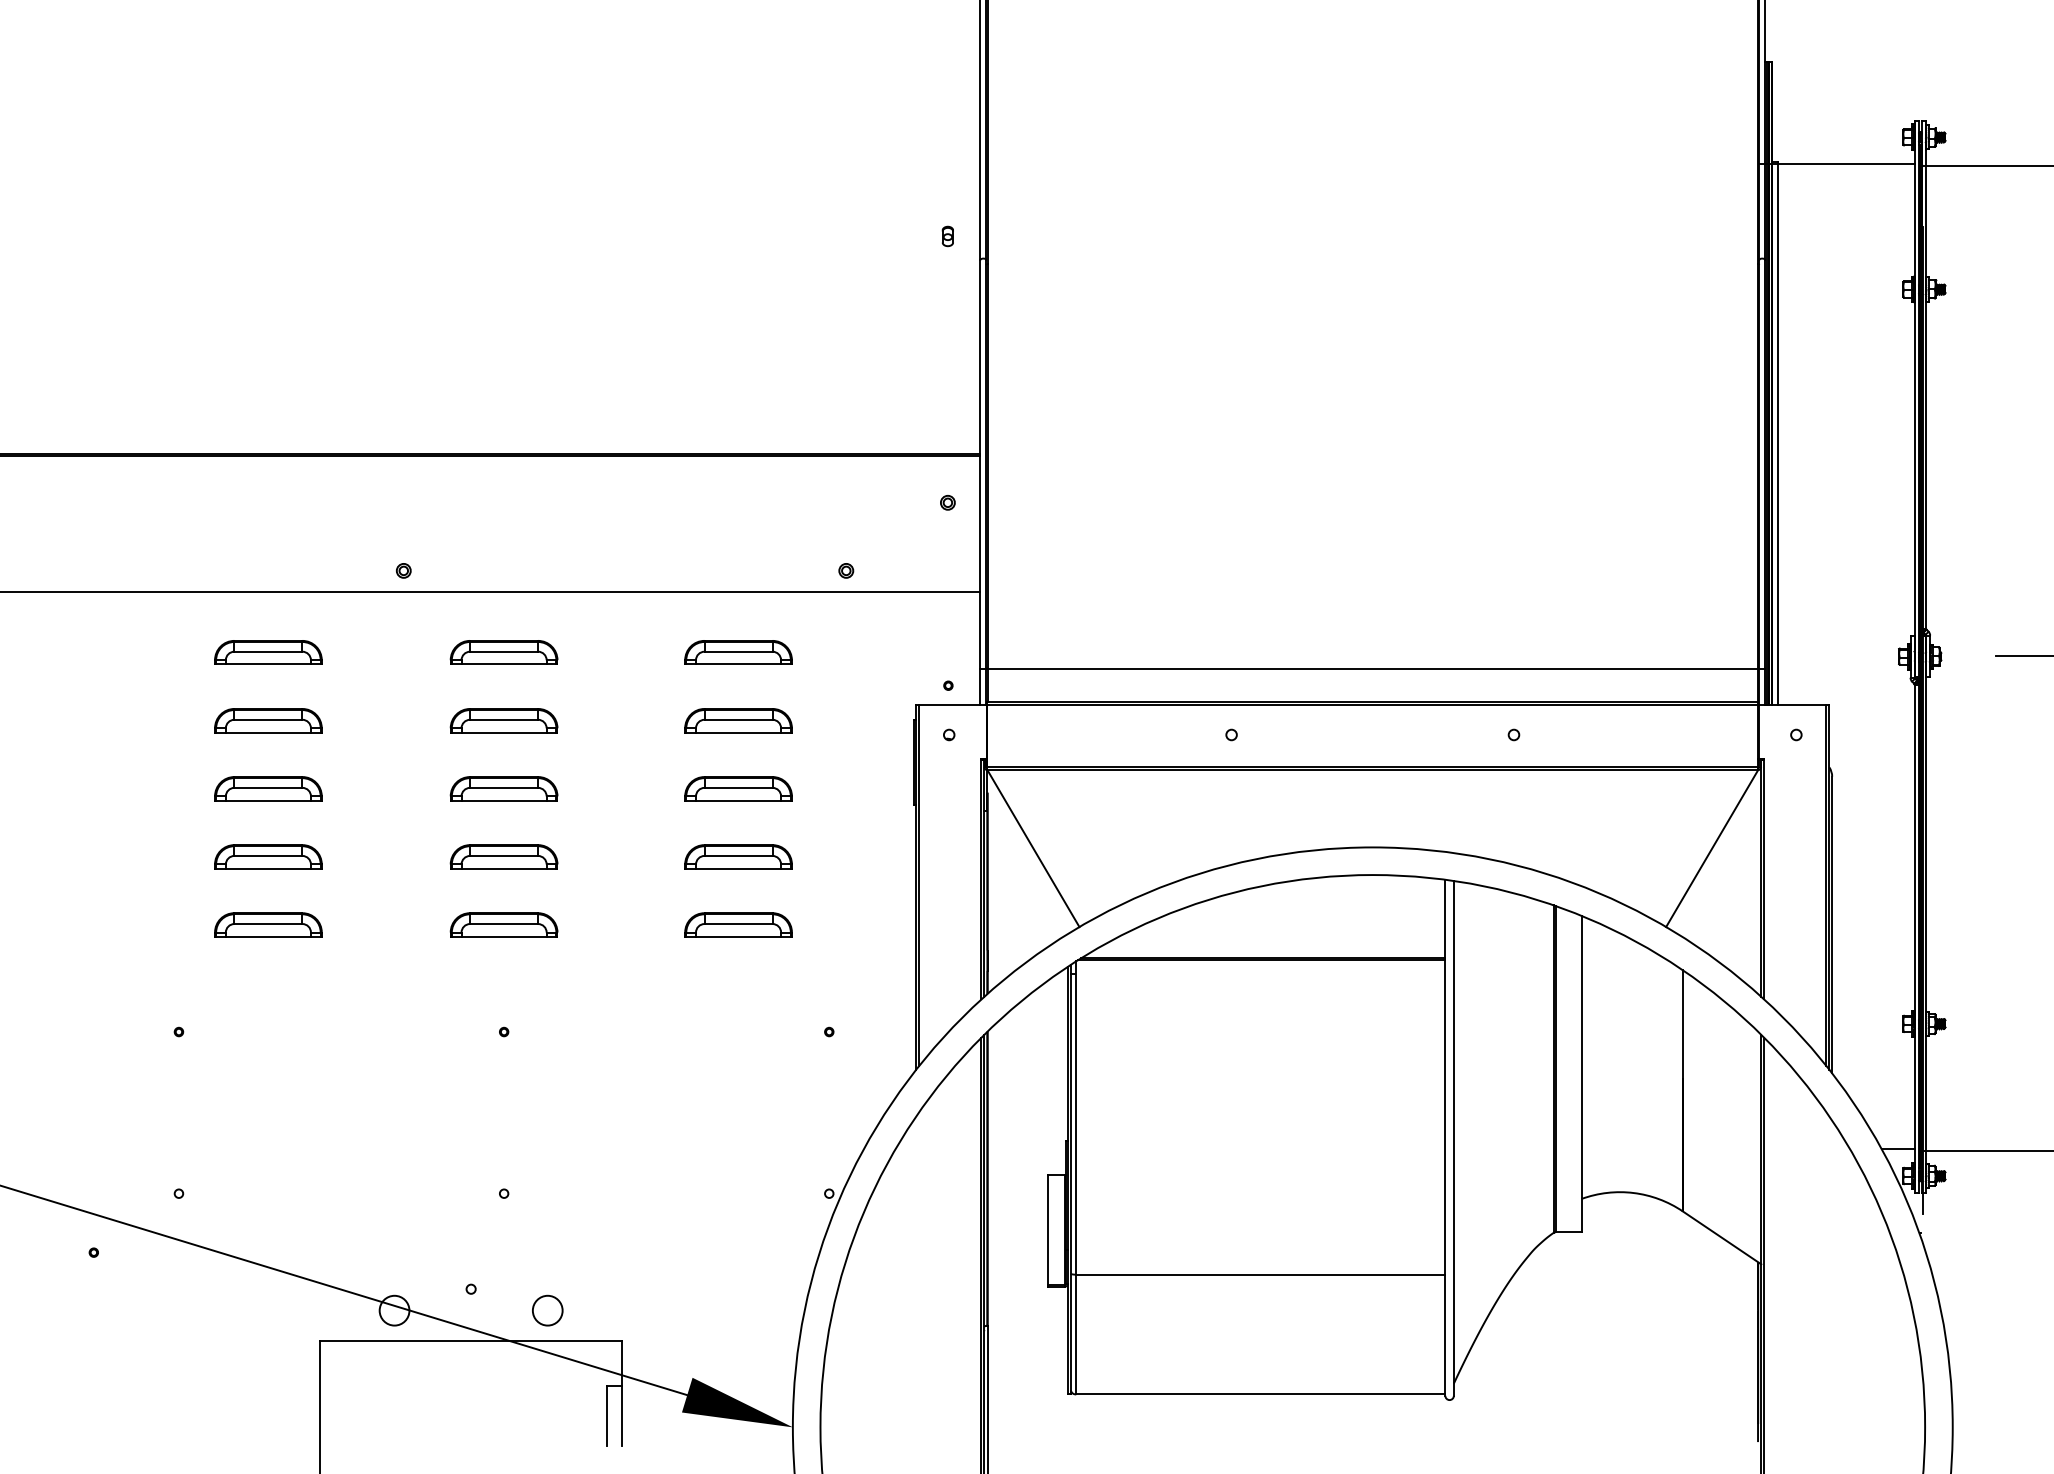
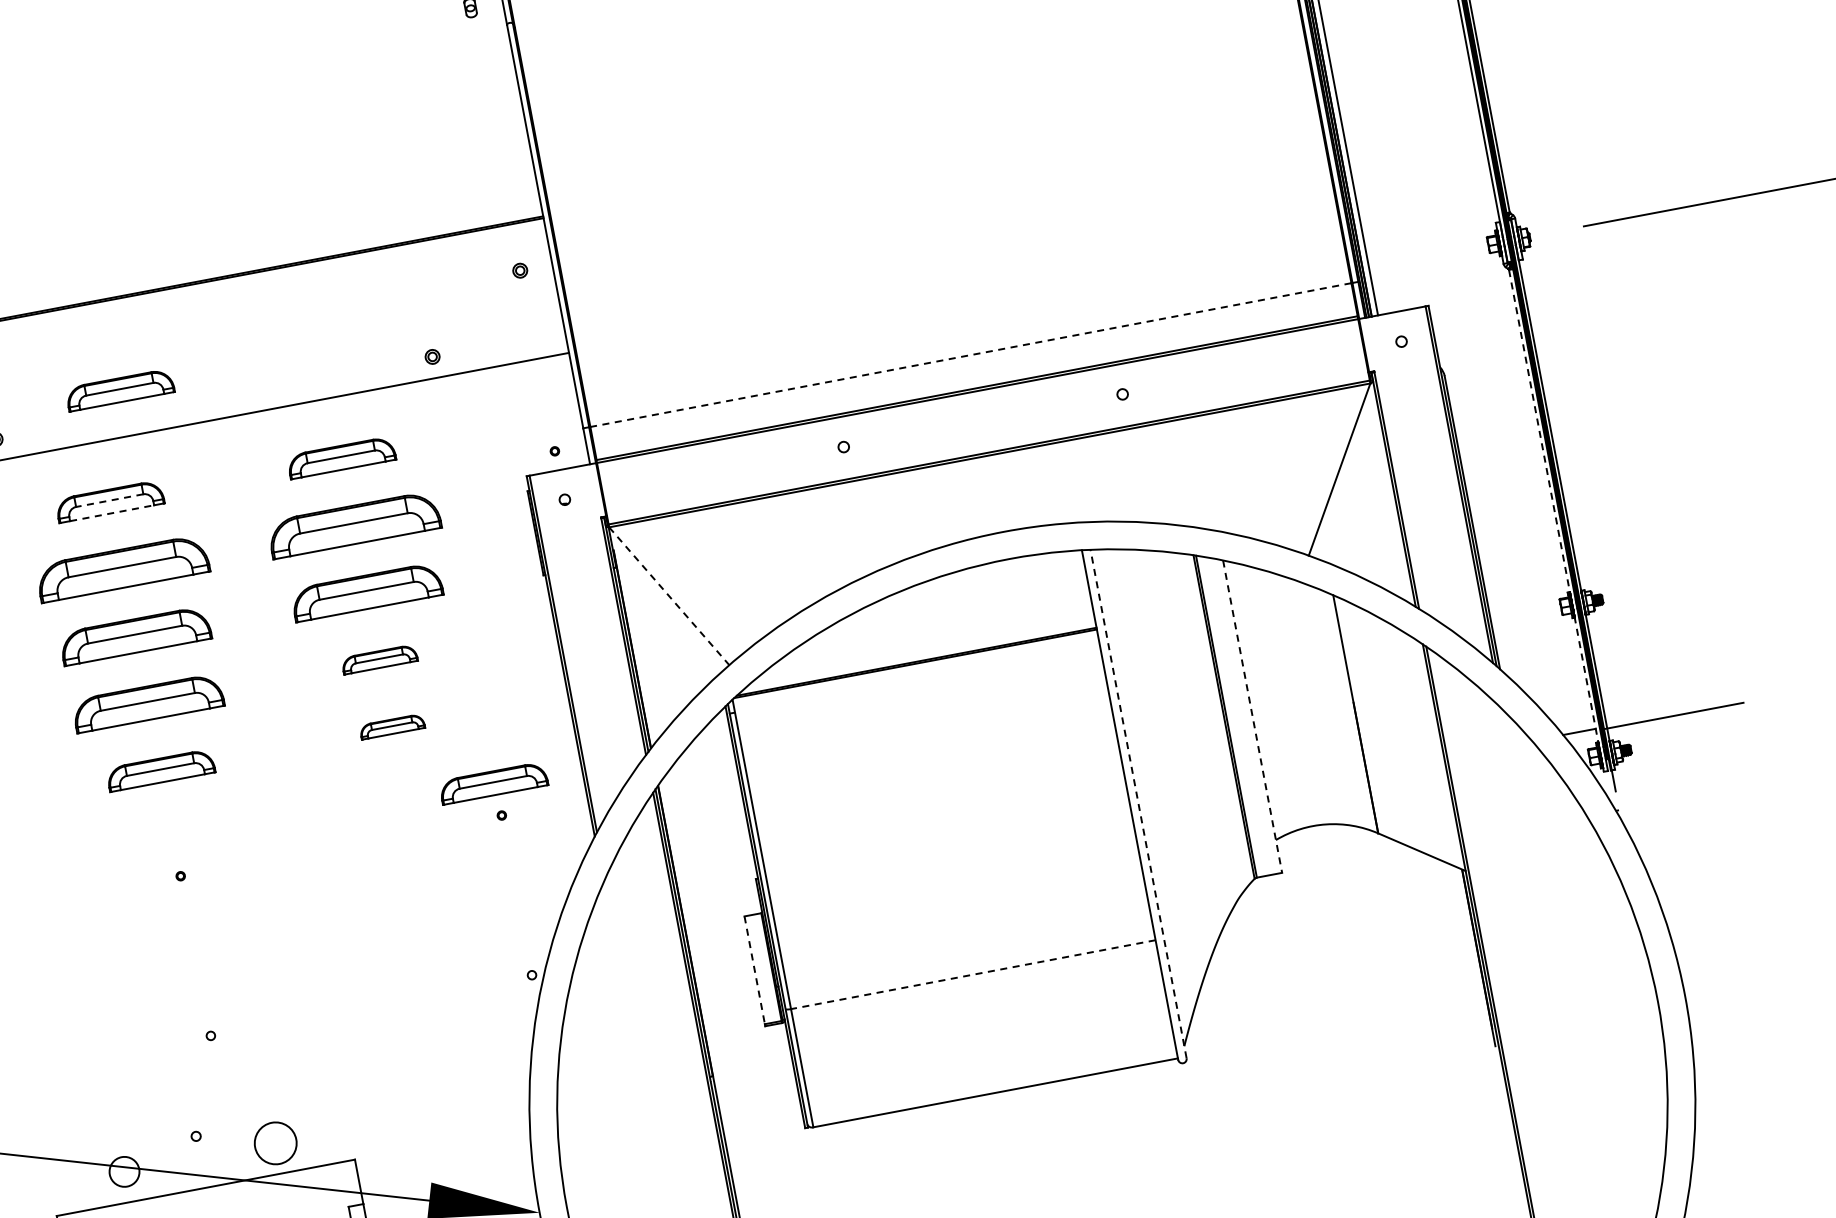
part: (534, 545) -> (119, 390), added
line: (503, 651) -> (109, 500), solid -> dashed
line: (504, 664) -> (112, 513), solid -> dashed
line: (1372, 668) -> (970, 355), solid -> dashed
part: (503, 720) -> (121, 568), size x1.6
part: (738, 720) -> (354, 524), size x1.6
part: (503, 788) -> (134, 635), size x1.4
part: (738, 788) -> (366, 591), size x1.4
line: (1033, 848) -> (669, 596), solid -> dashed
part: (503, 856) -> (147, 702), size x1.4
part: (738, 856) -> (379, 659), size x0.7
part: (738, 924) -> (392, 726), size x0.6
line: (1914, 938) -> (1556, 520), solid -> dashed
part: (826, 998) -> (492, 782), added
line: (1581, 1074) -> (1252, 717), solid -> dashed
line: (1453, 1137) -> (1138, 803), solid -> dashed
line: (1047, 1230) -> (754, 970), solid -> dashed
line: (1260, 1274) -> (972, 974), solid -> dashed
circle: (547, 1310) -> (275, 1143), size x1.4

